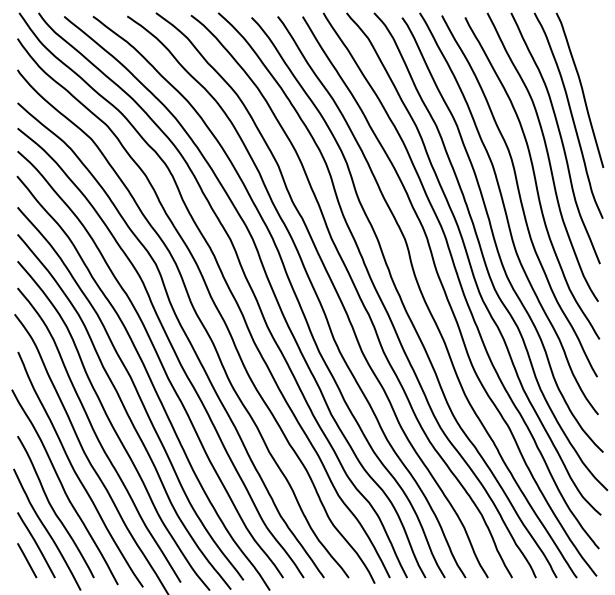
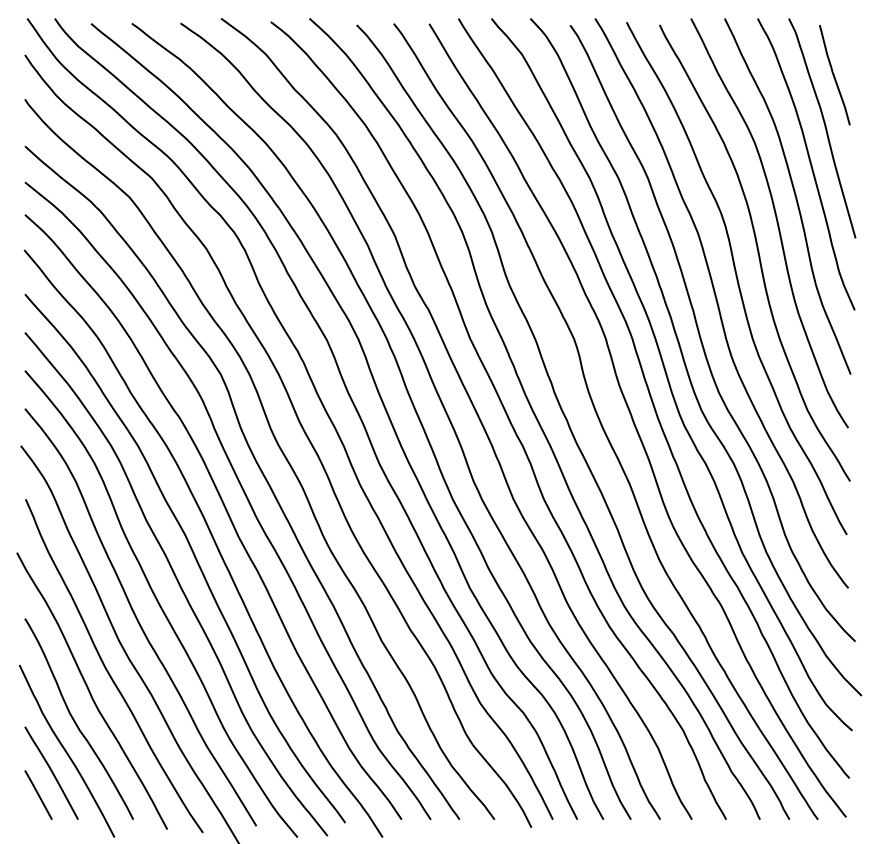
curve: (588, 52) -> (834, 74), added

